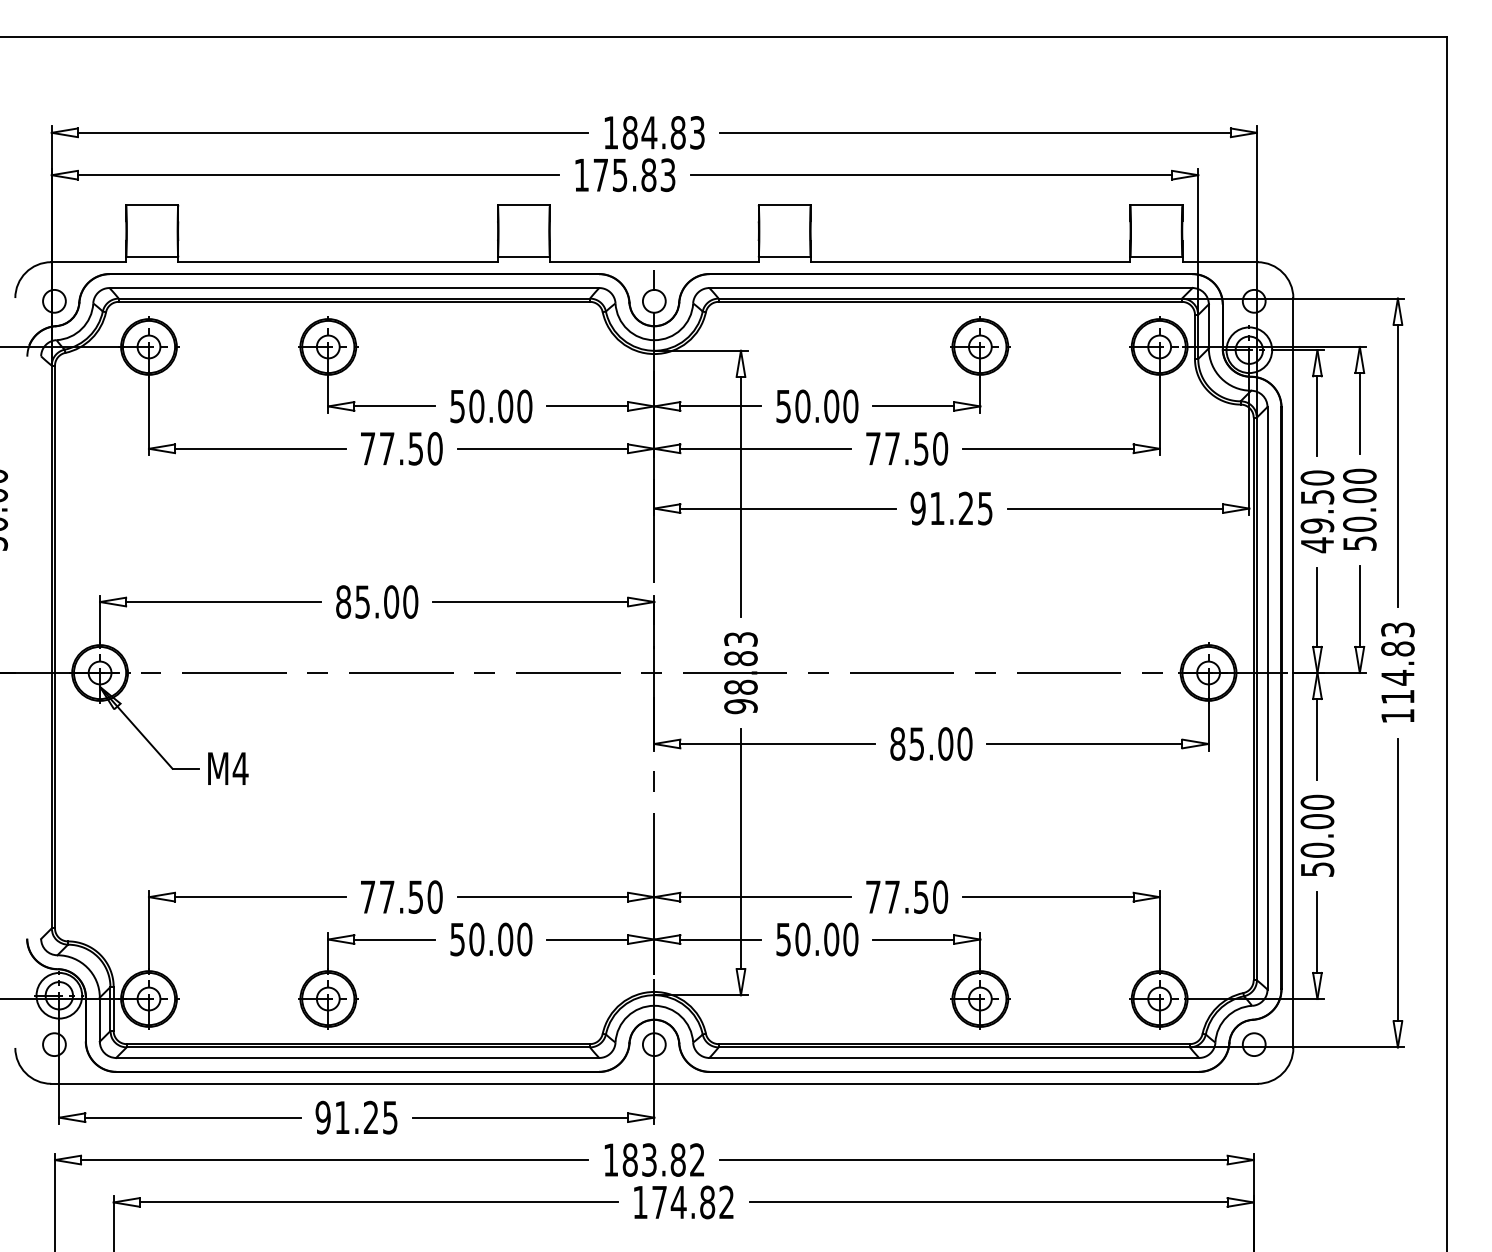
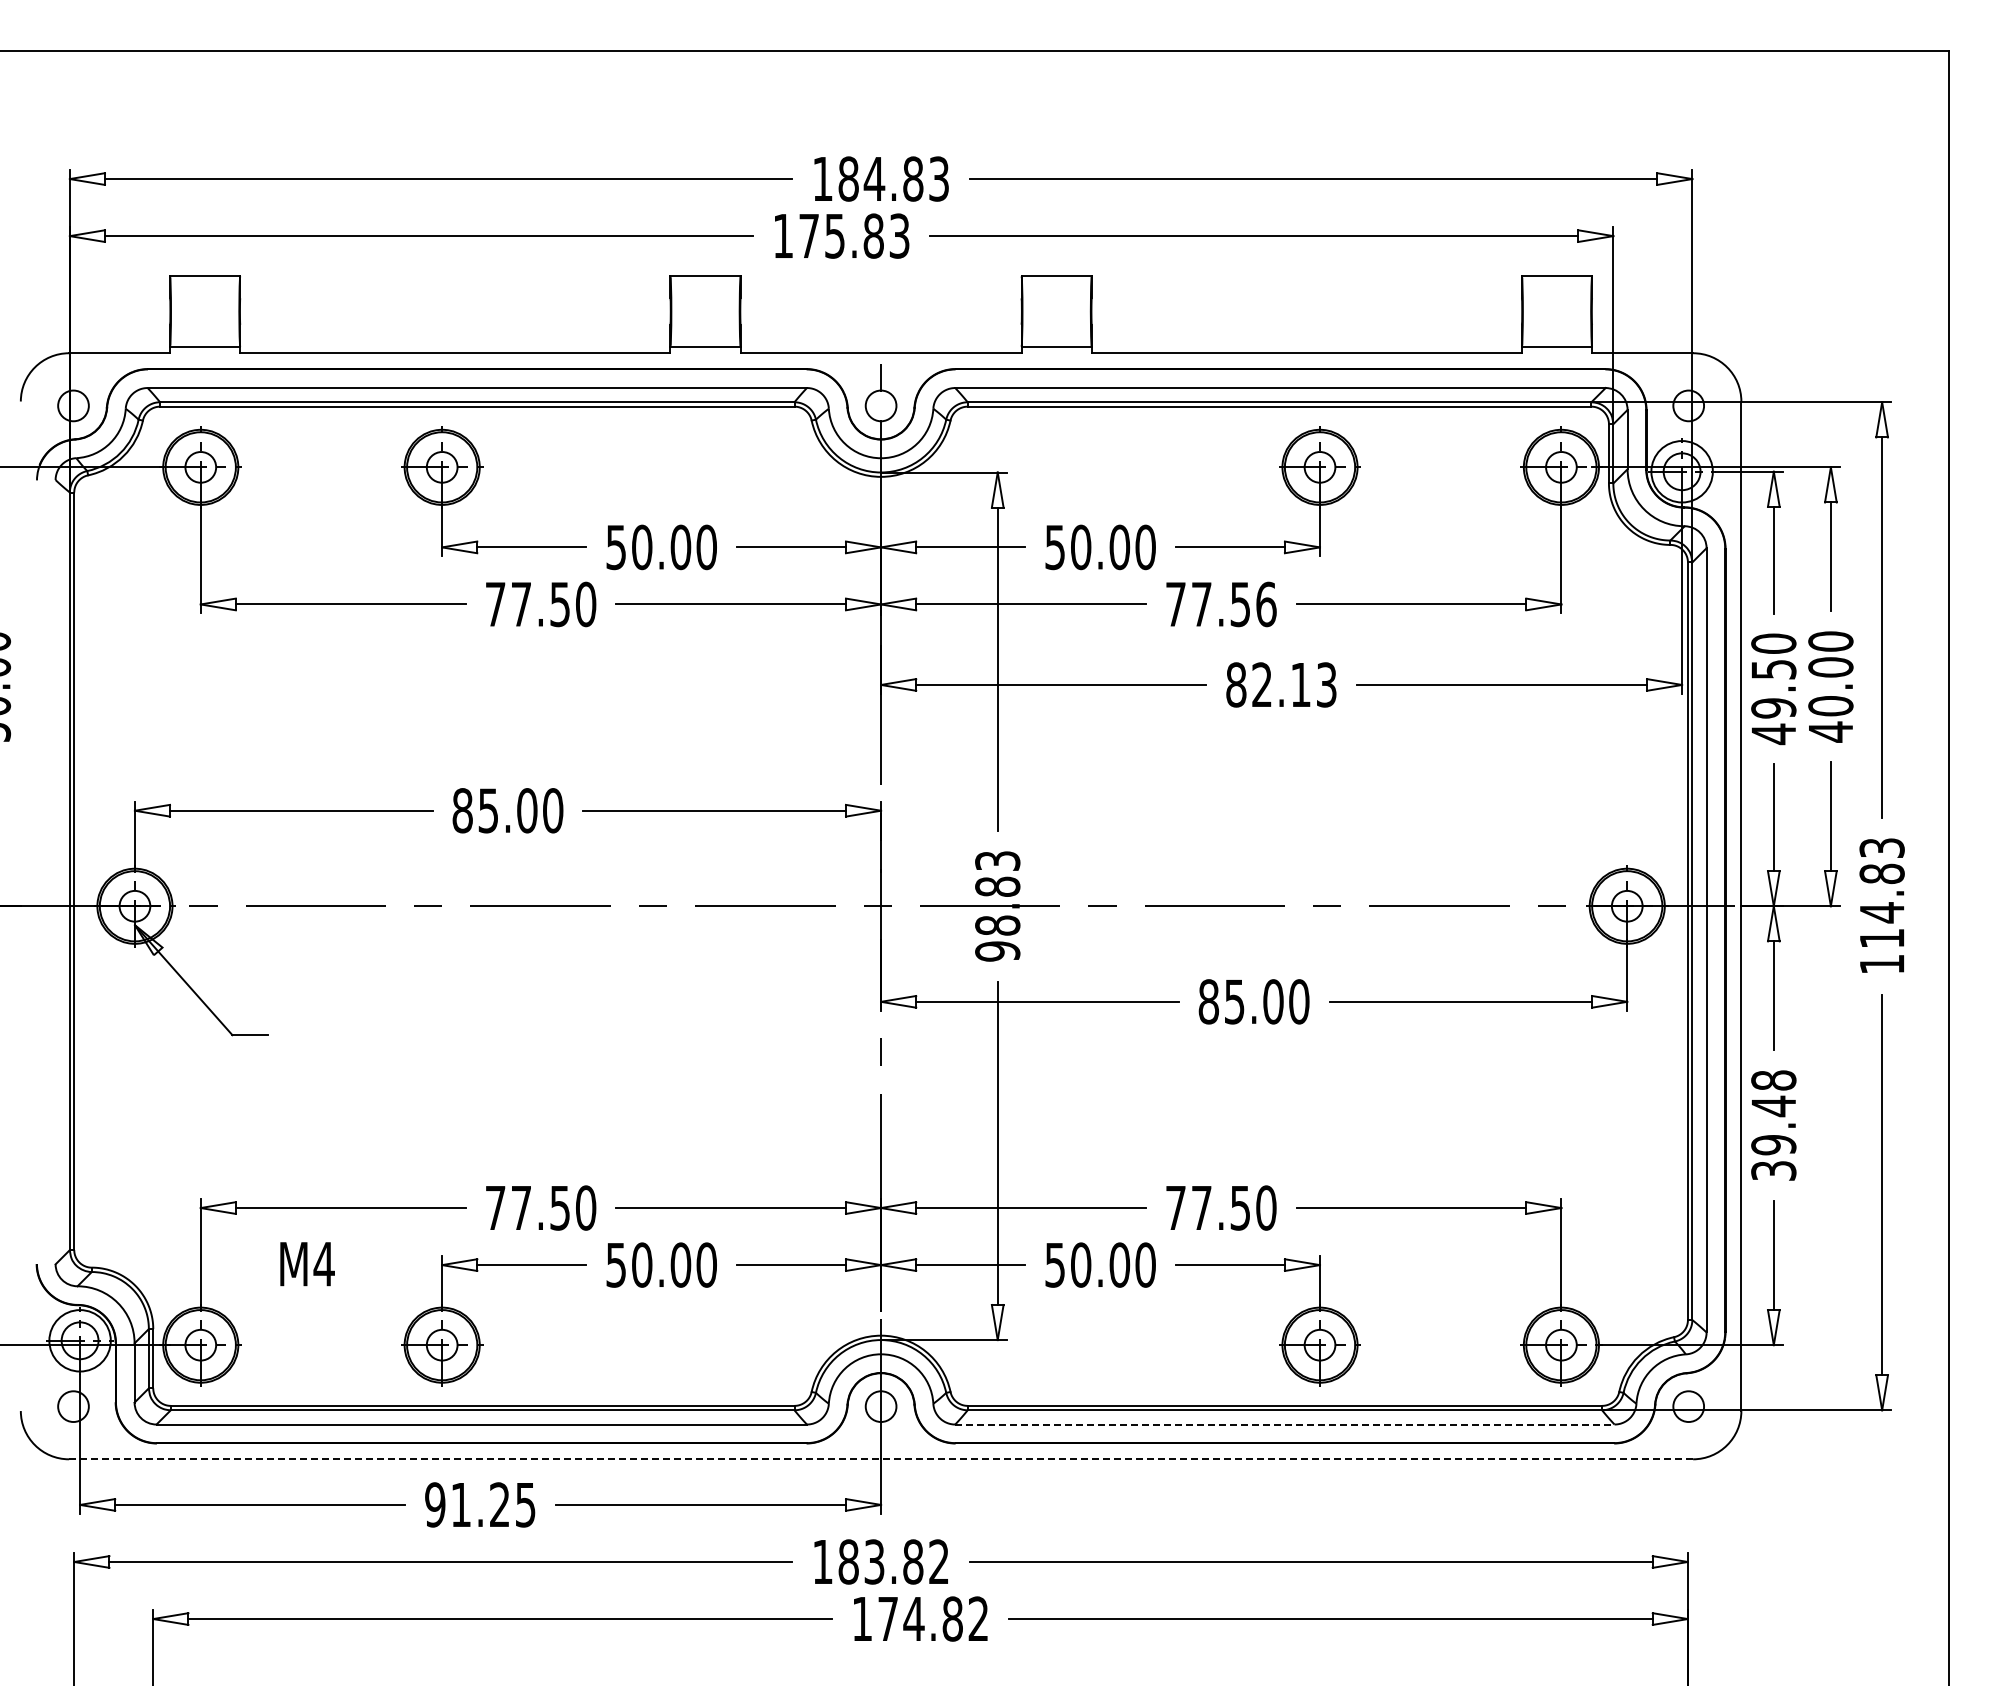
text: (940, 448) -> (1266, 603), 77.50 -> 77.56
text: (951, 508) -> (1281, 684), 91.25 -> 82.13
text: (1360, 543) -> (1831, 731), 50.00 -> 40.00
text: (228, 768) -> (307, 1264), moved
text: (1317, 835) -> (1773, 1125), 50.00 -> 39.48
line: (953, 1057) -> (1284, 1424), solid -> dashed
line: (654, 1083) -> (881, 1459), solid -> dashed

